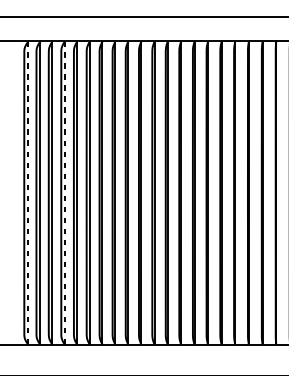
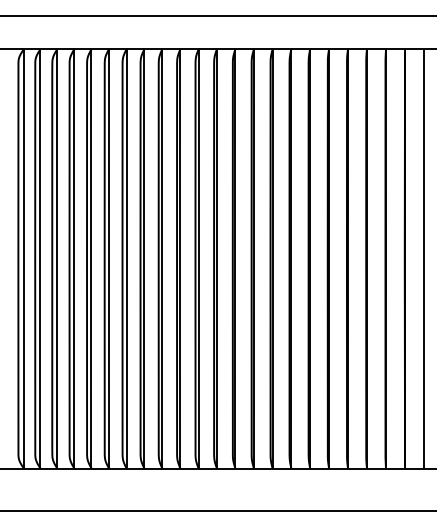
line: (27, 192) -> (23, 258), dashed -> solid
line: (64, 192) -> (74, 258), dashed -> solid

